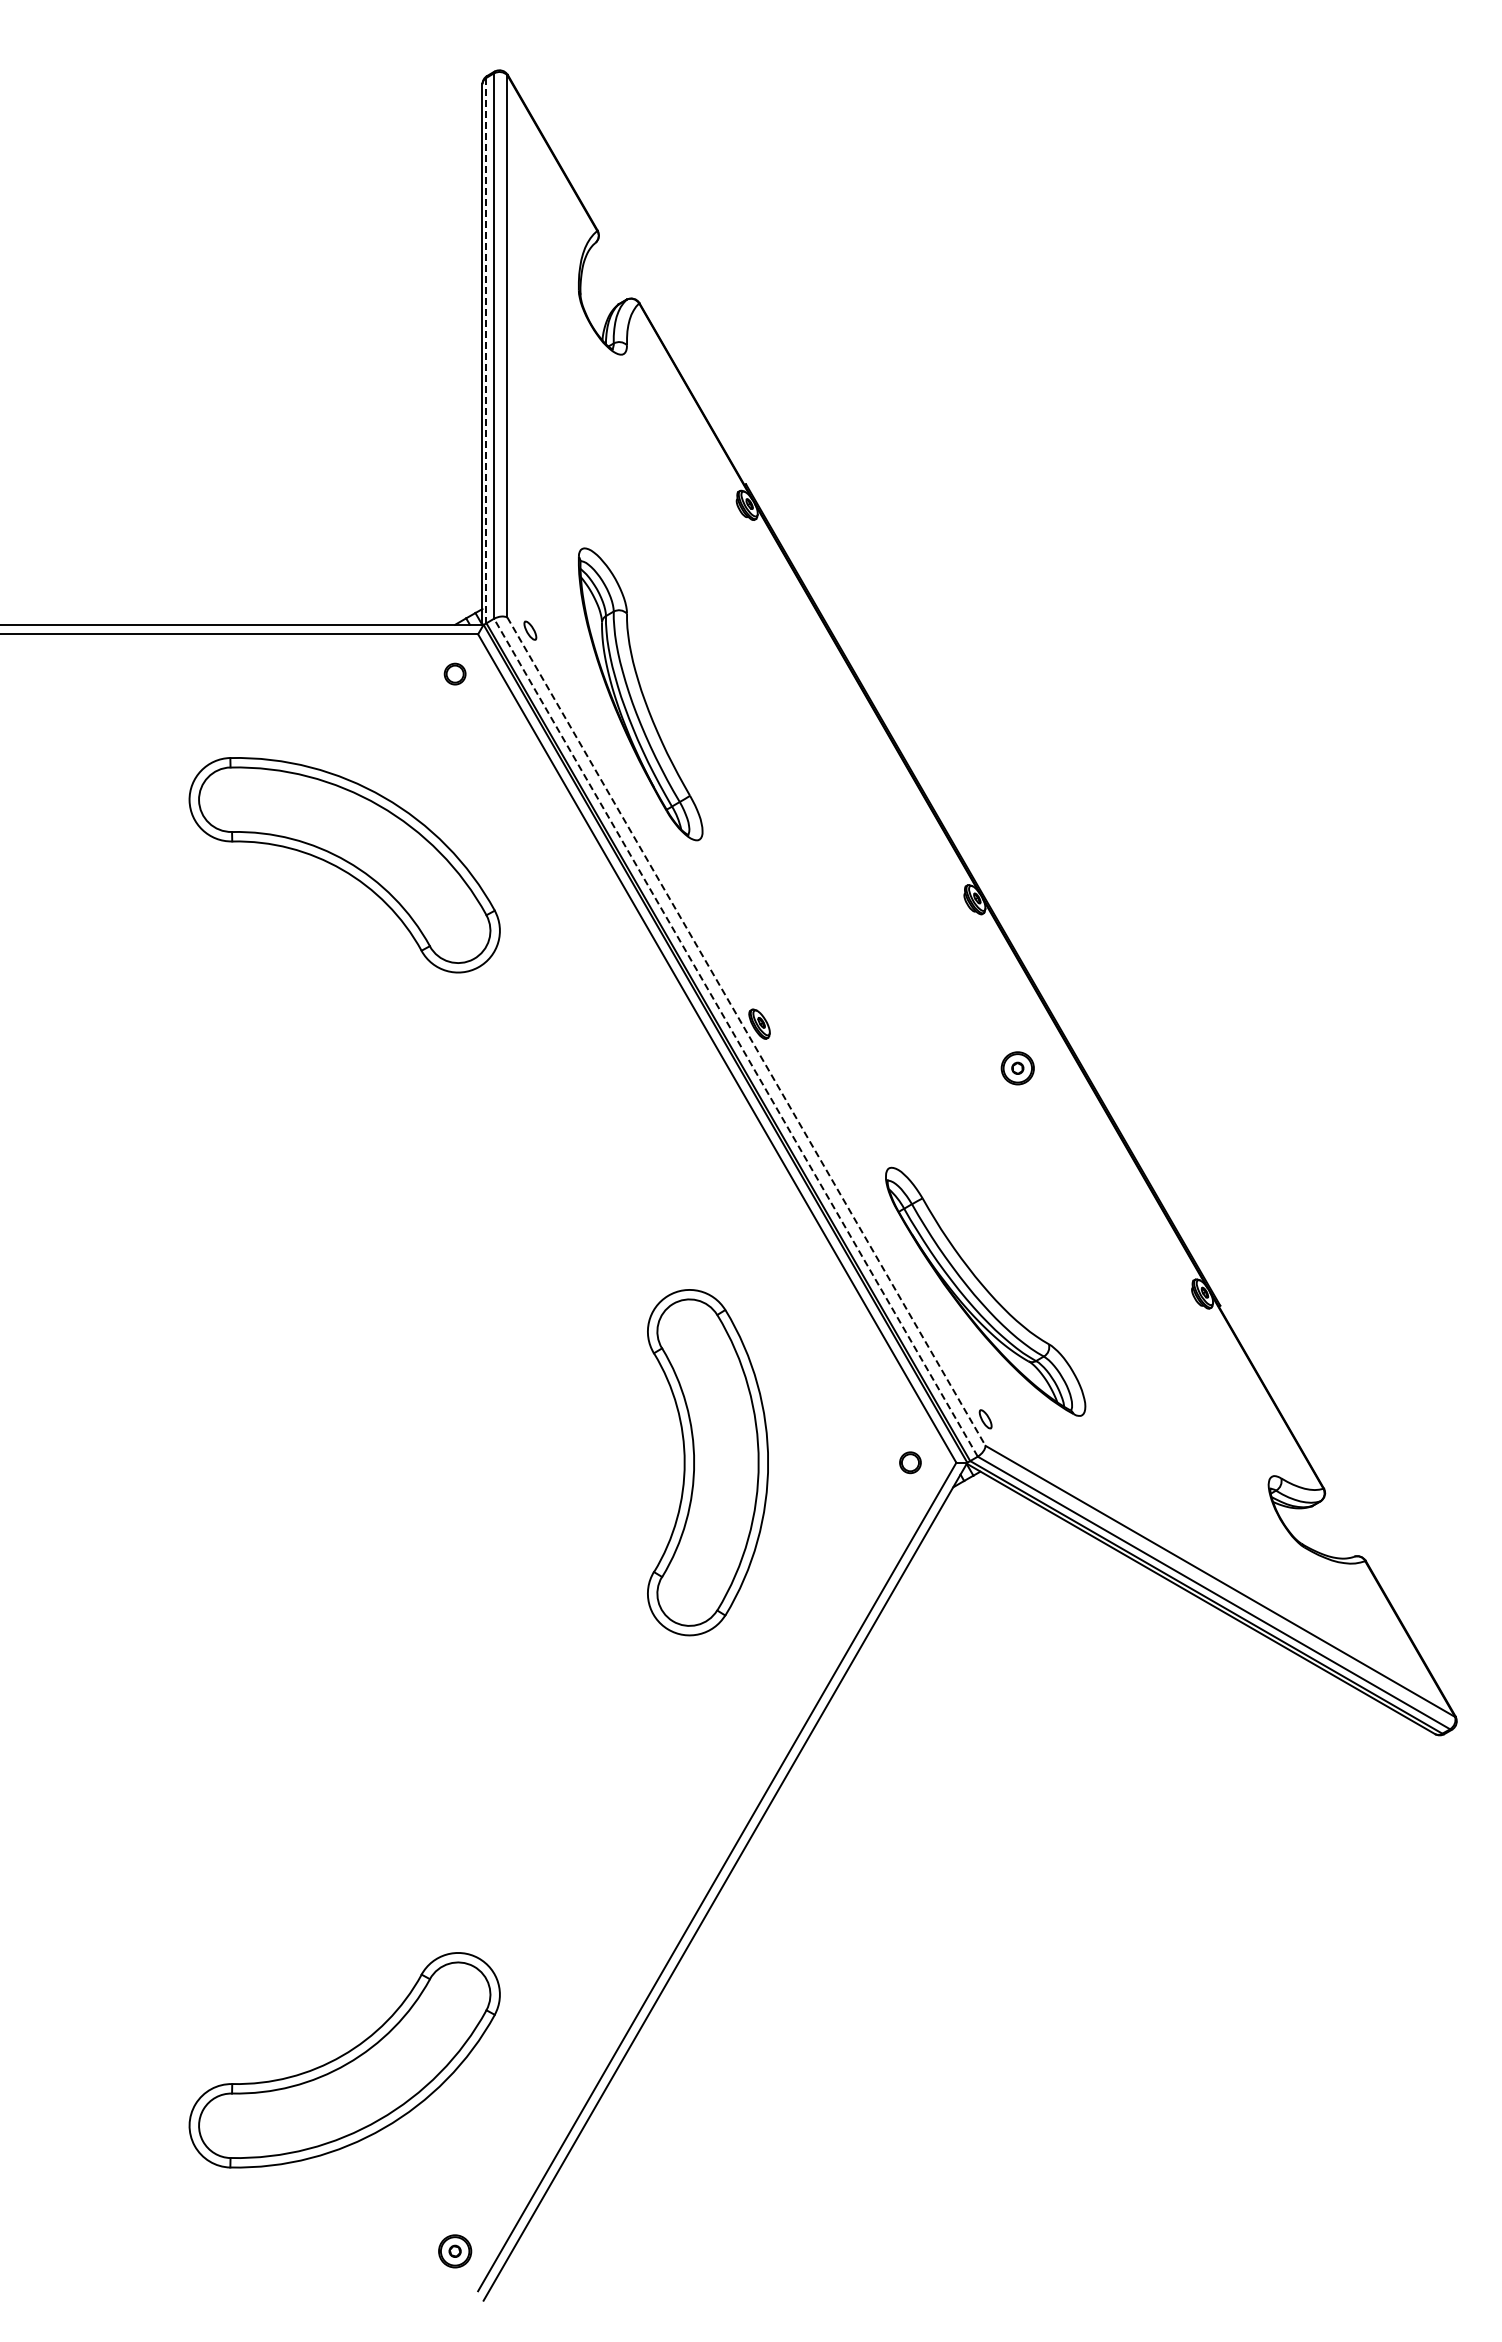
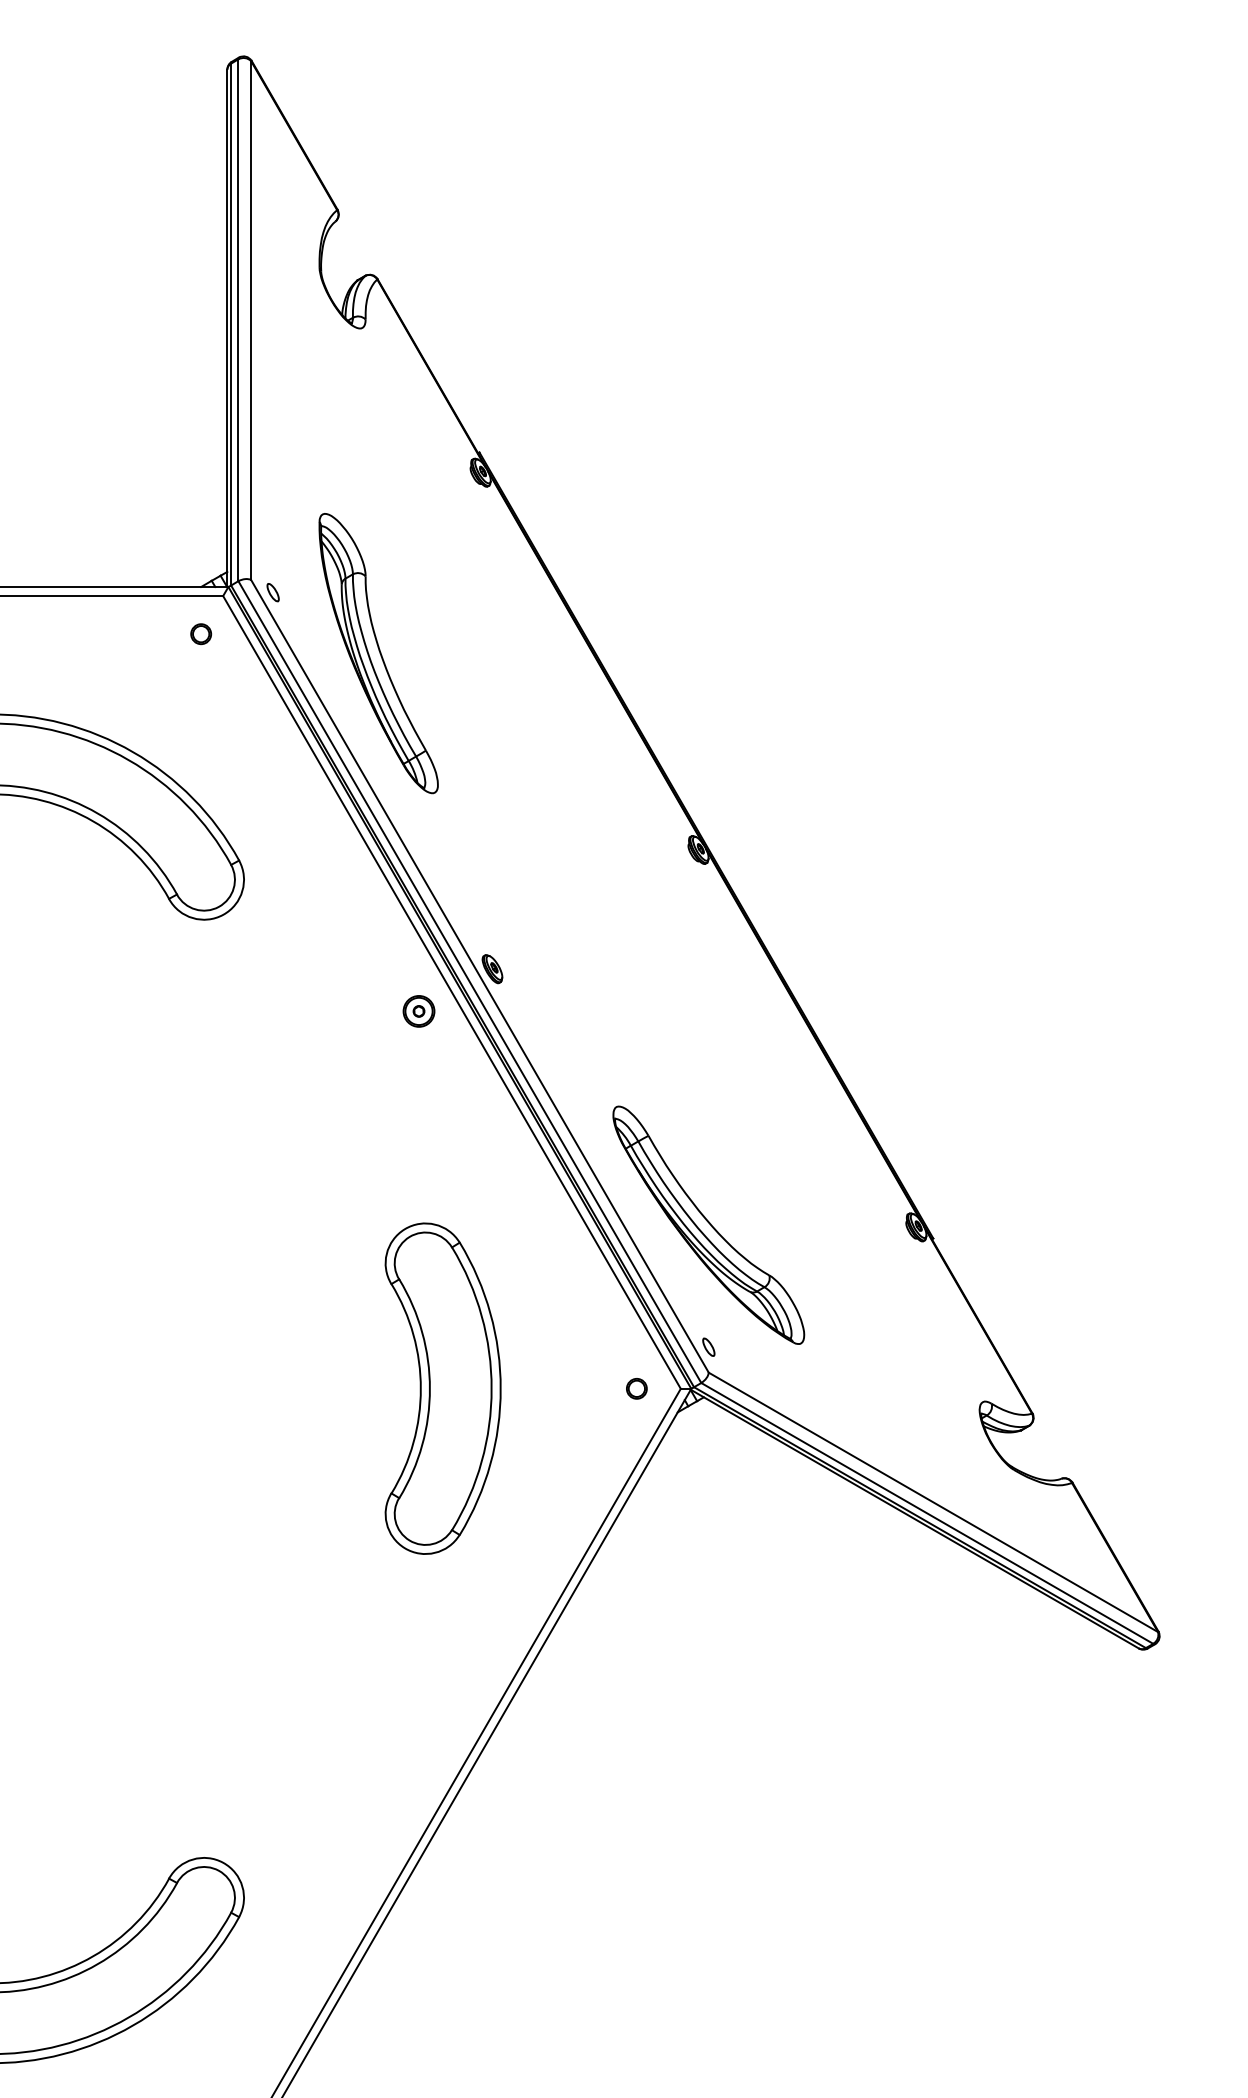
line: (486, 350) -> (231, 324), dashed -> solid
line: (746, 1032) -> (479, 977), dashed -> solid
line: (735, 1037) -> (469, 981), dashed -> solid
part: (1017, 1068) -> (418, 1011), moved

